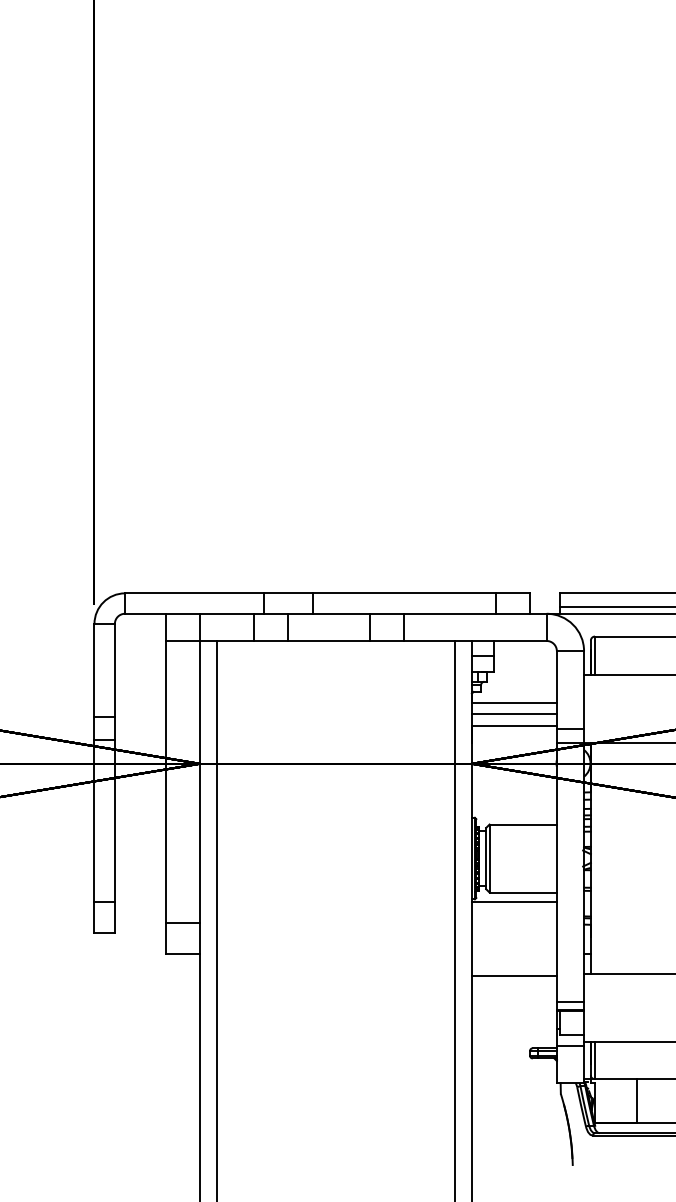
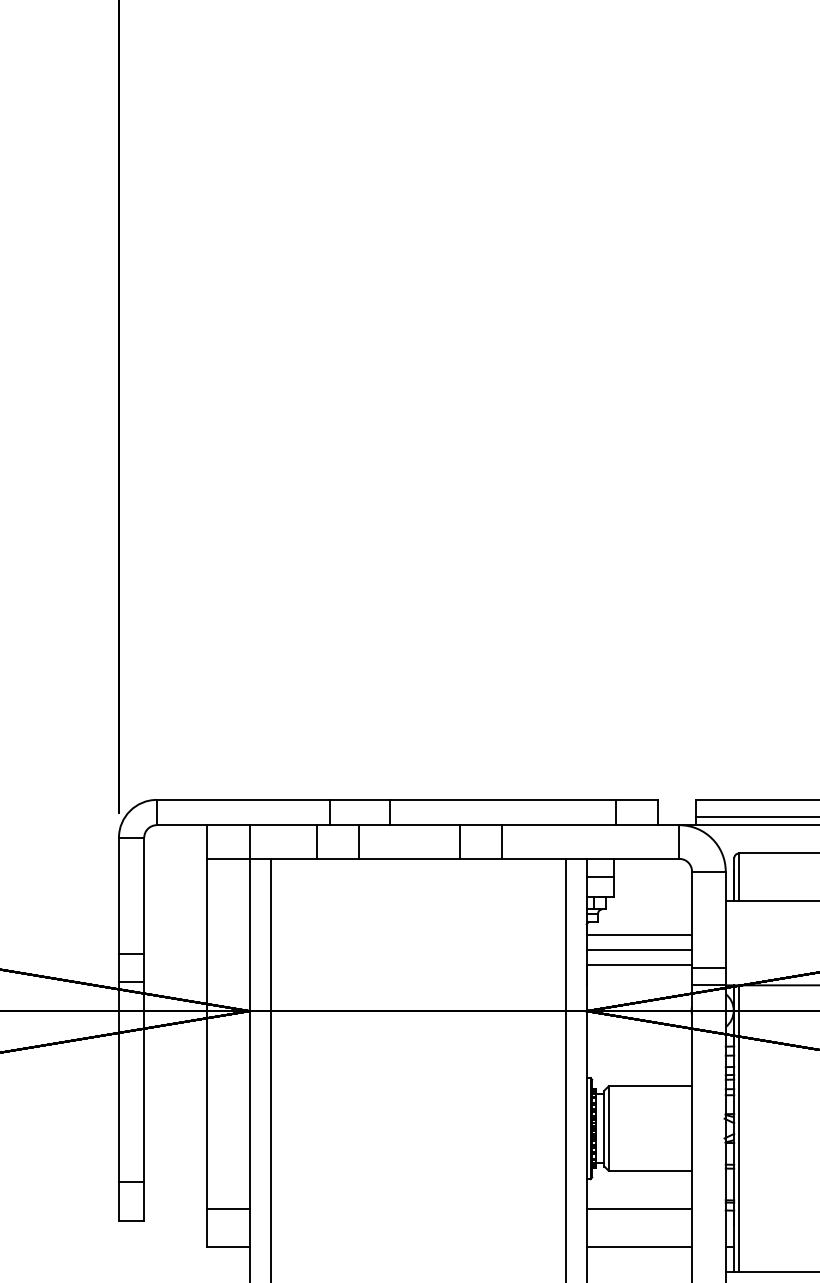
line: (594, 858) -> (738, 1128), added
line: (513, 902) -> (638, 1209), moved
line: (513, 975) -> (638, 1246), moved

